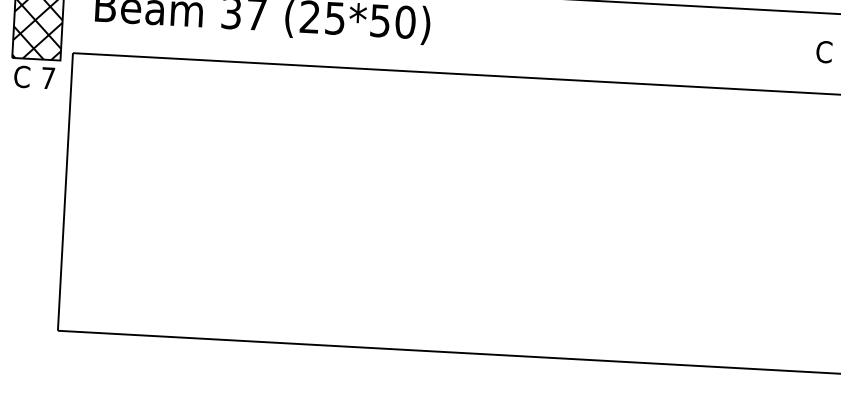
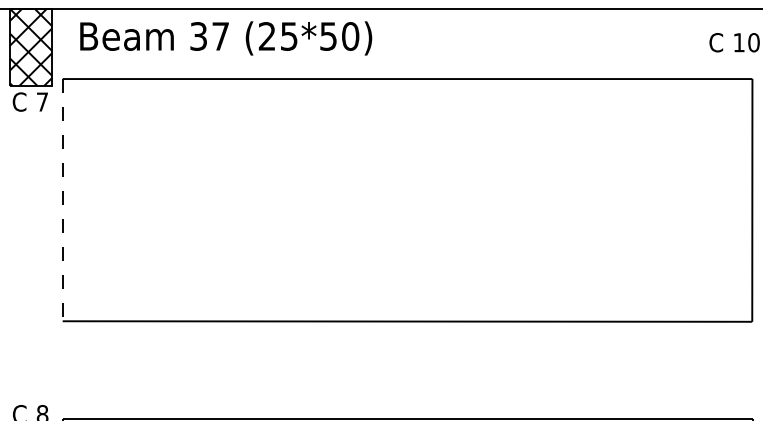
line: (65, 192) -> (62, 200), solid -> dashed

